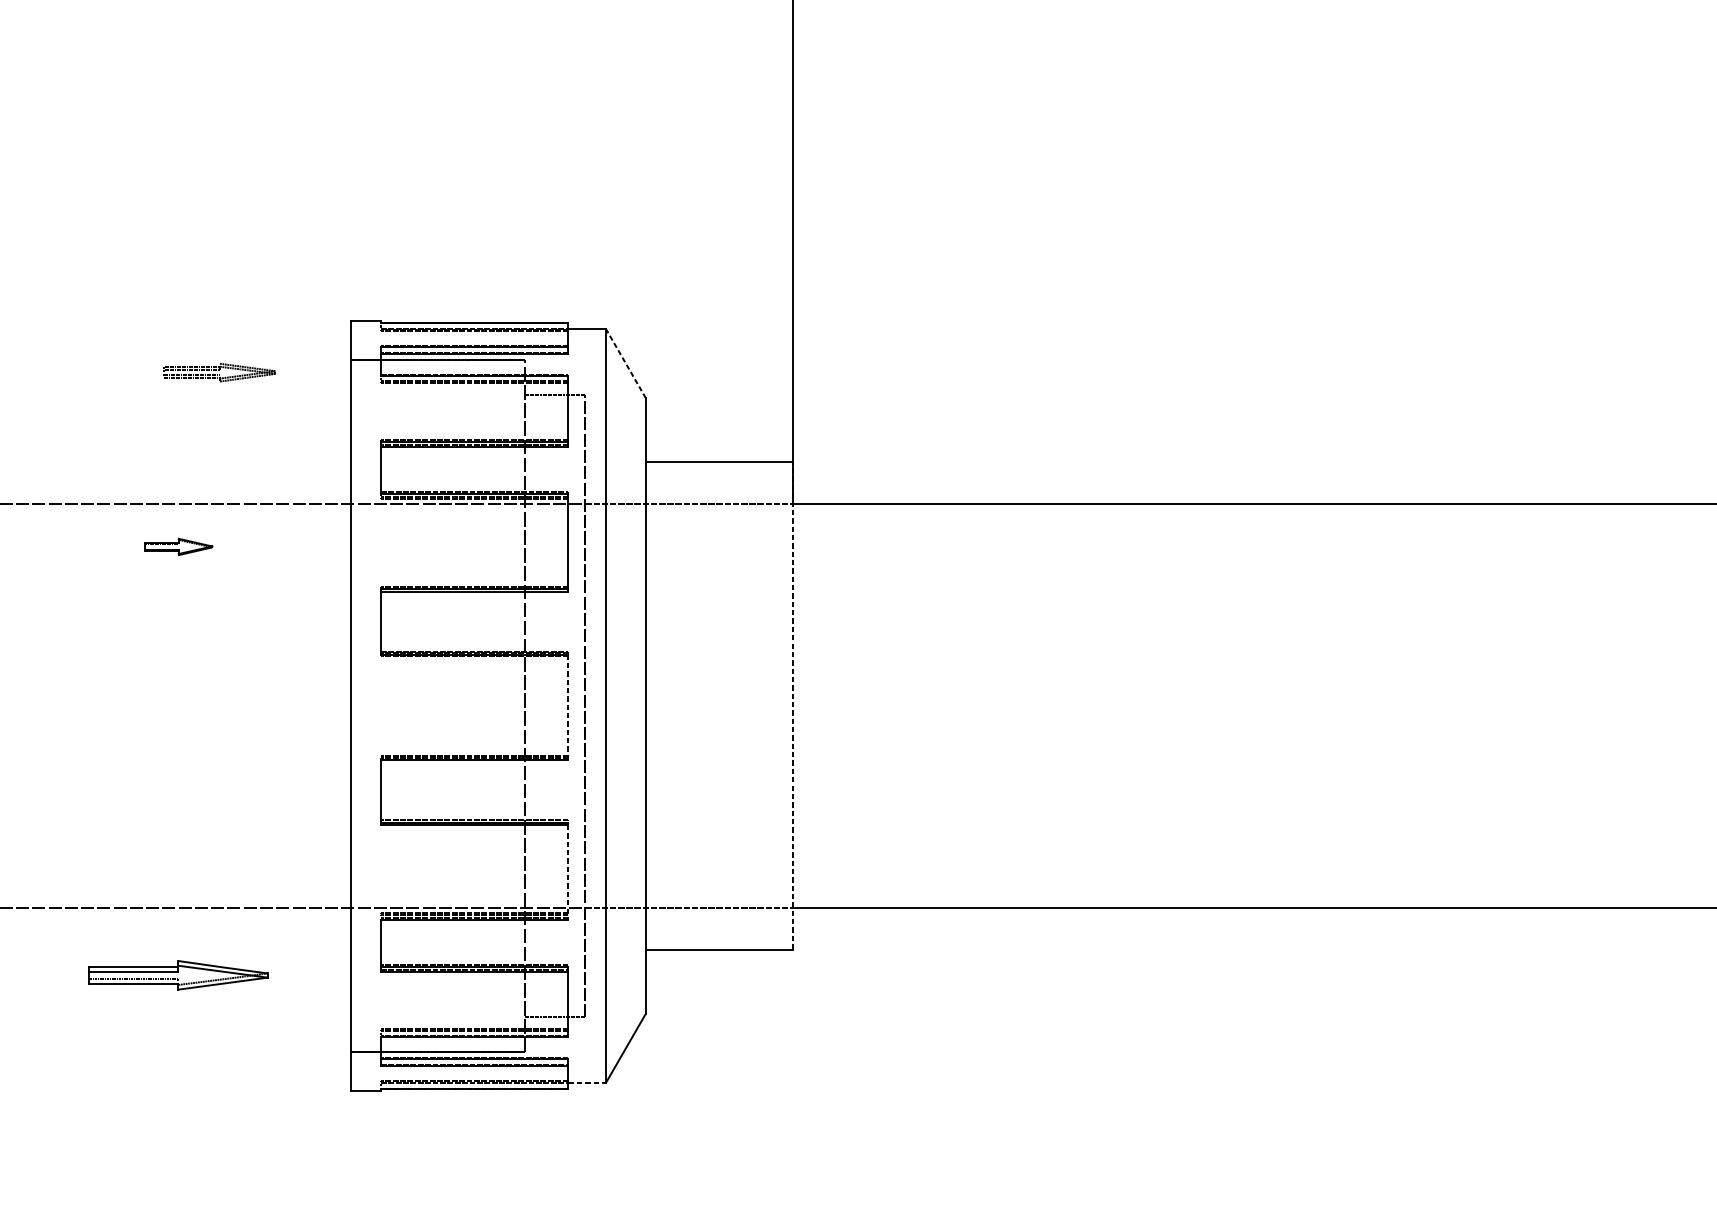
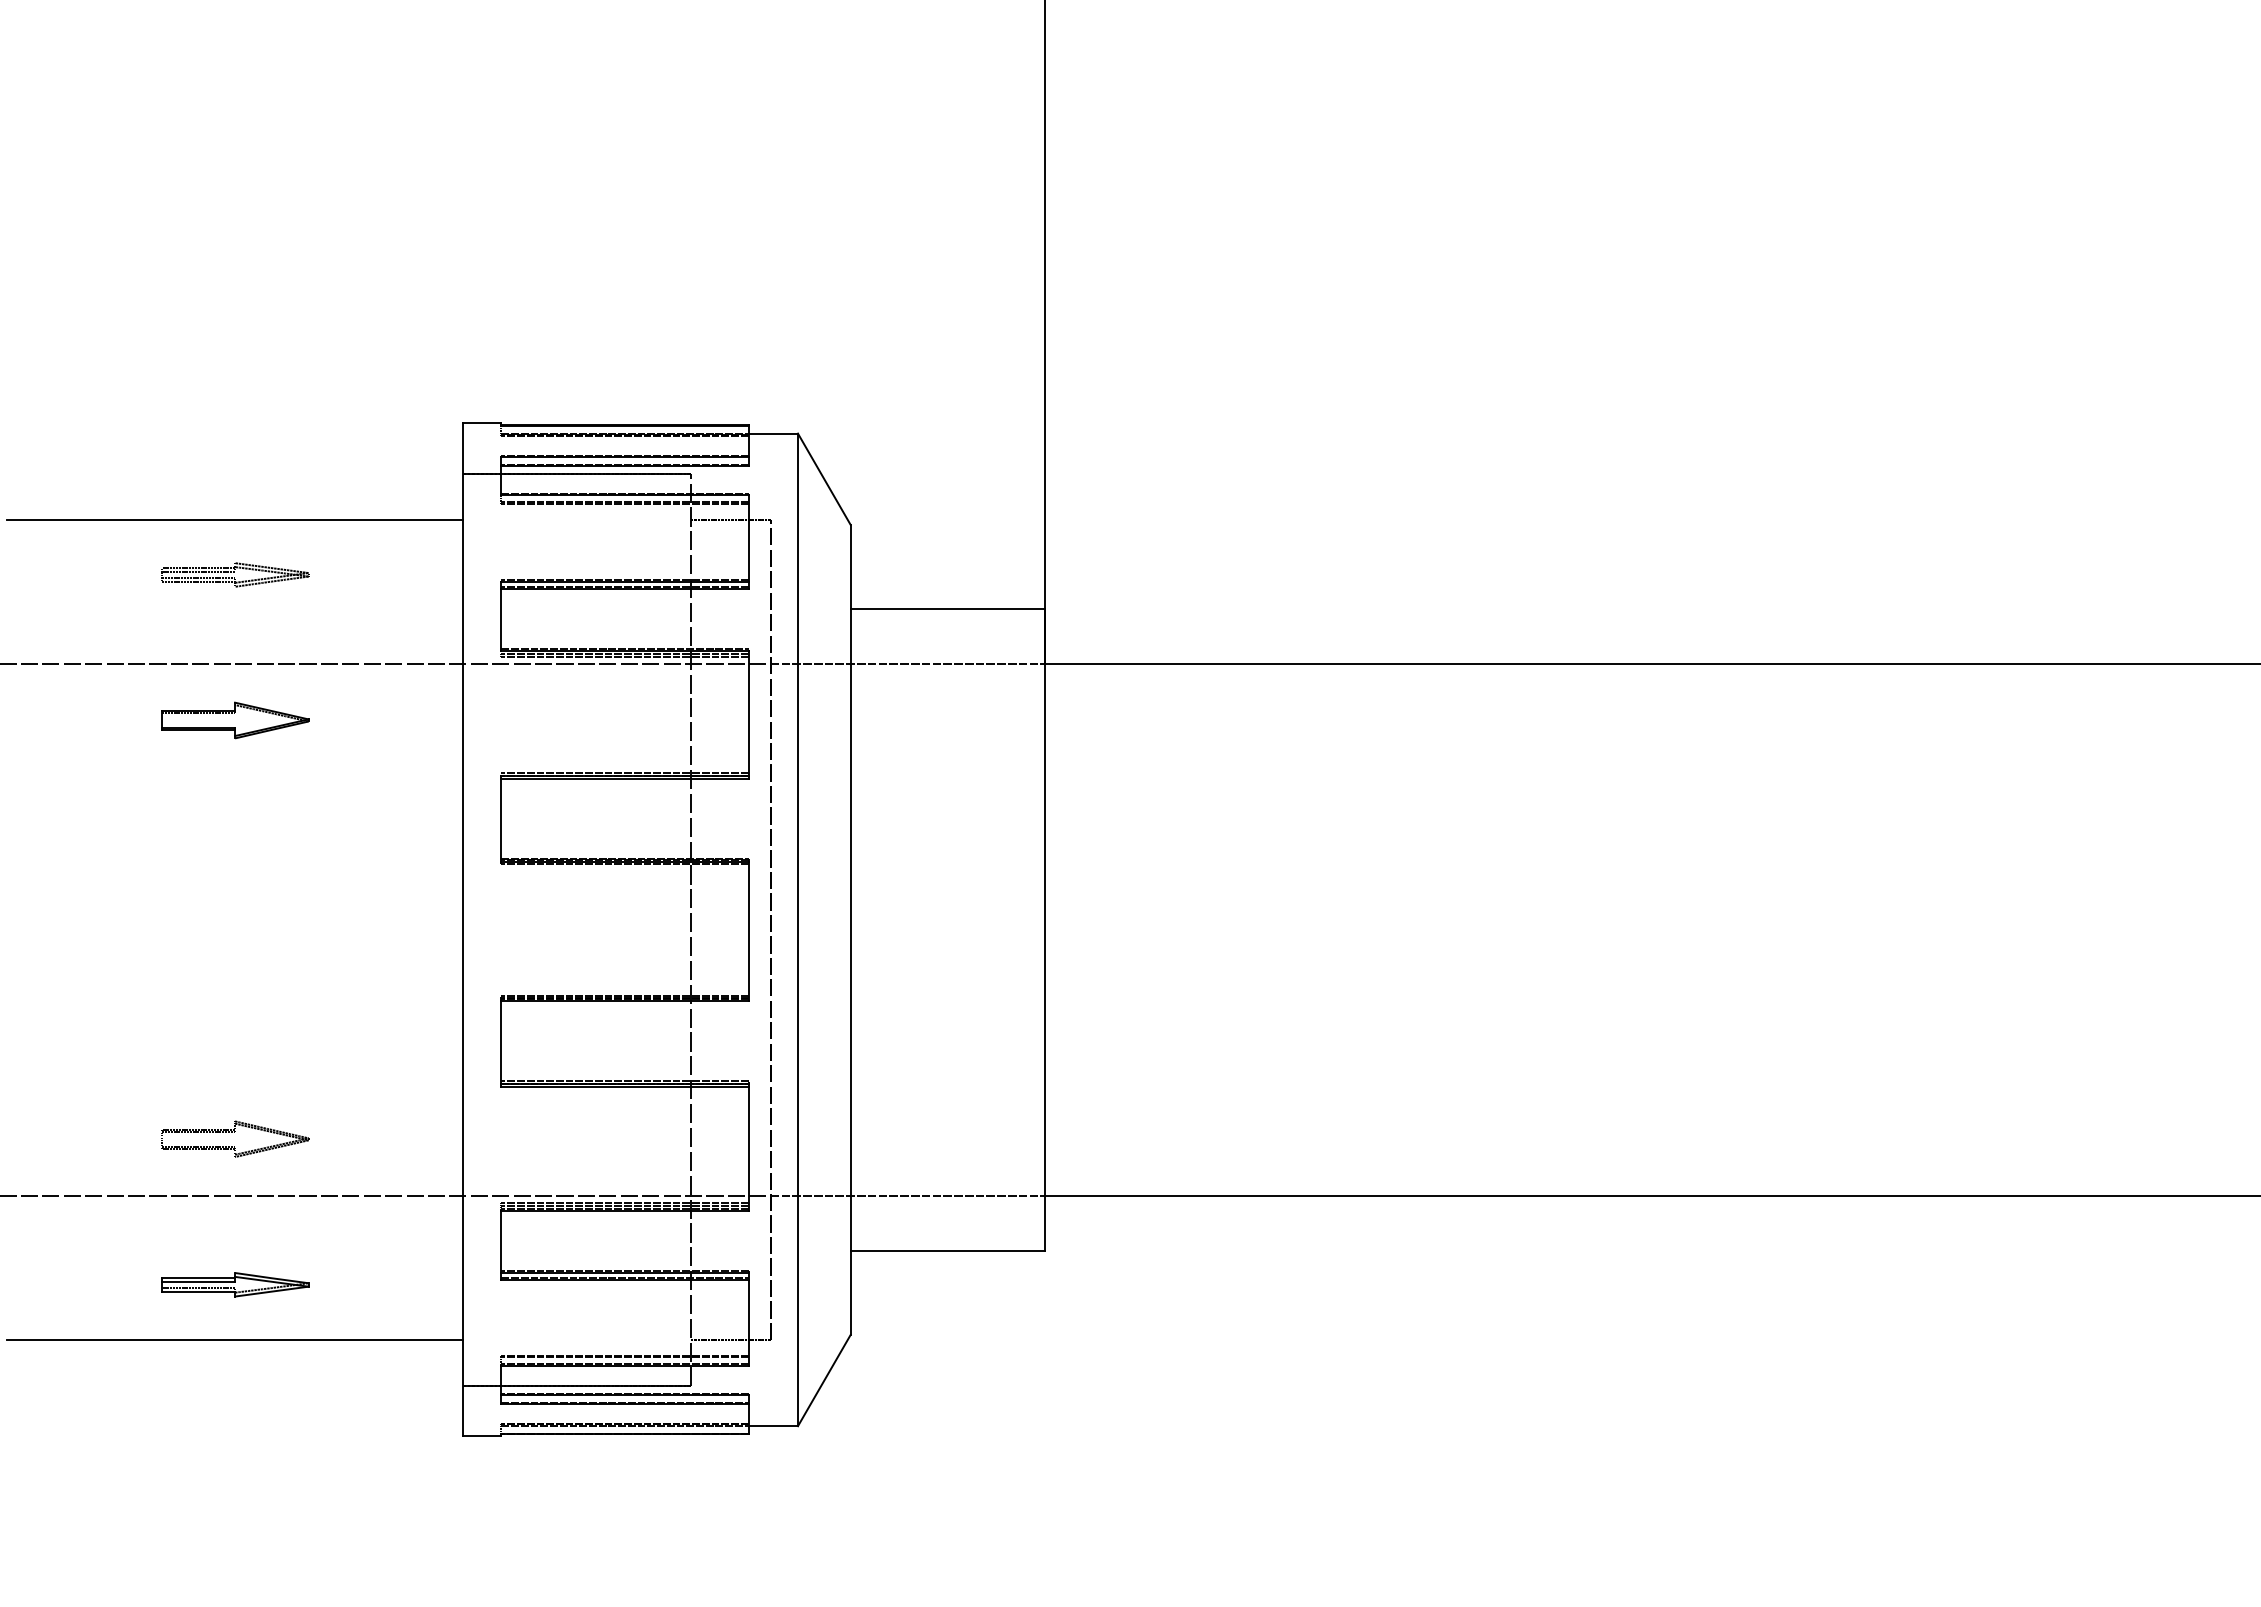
line: (626, 363) -> (824, 479), dashed -> solid
part: (219, 372) -> (235, 574), moved
line: (178, 394) -> (234, 519), added
part: (178, 546) -> (235, 720), size x1.67
line: (793, 705) -> (1044, 929), dashed -> solid
line: (568, 707) -> (748, 931), dashed -> solid
part: (178, 859) -> (234, 1132), added
line: (568, 872) -> (748, 1149), dashed -> solid
part: (178, 975) -> (235, 1284), size x0.62
line: (178, 1017) -> (234, 1340), added
line: (587, 1083) -> (773, 1426), dashed -> solid

